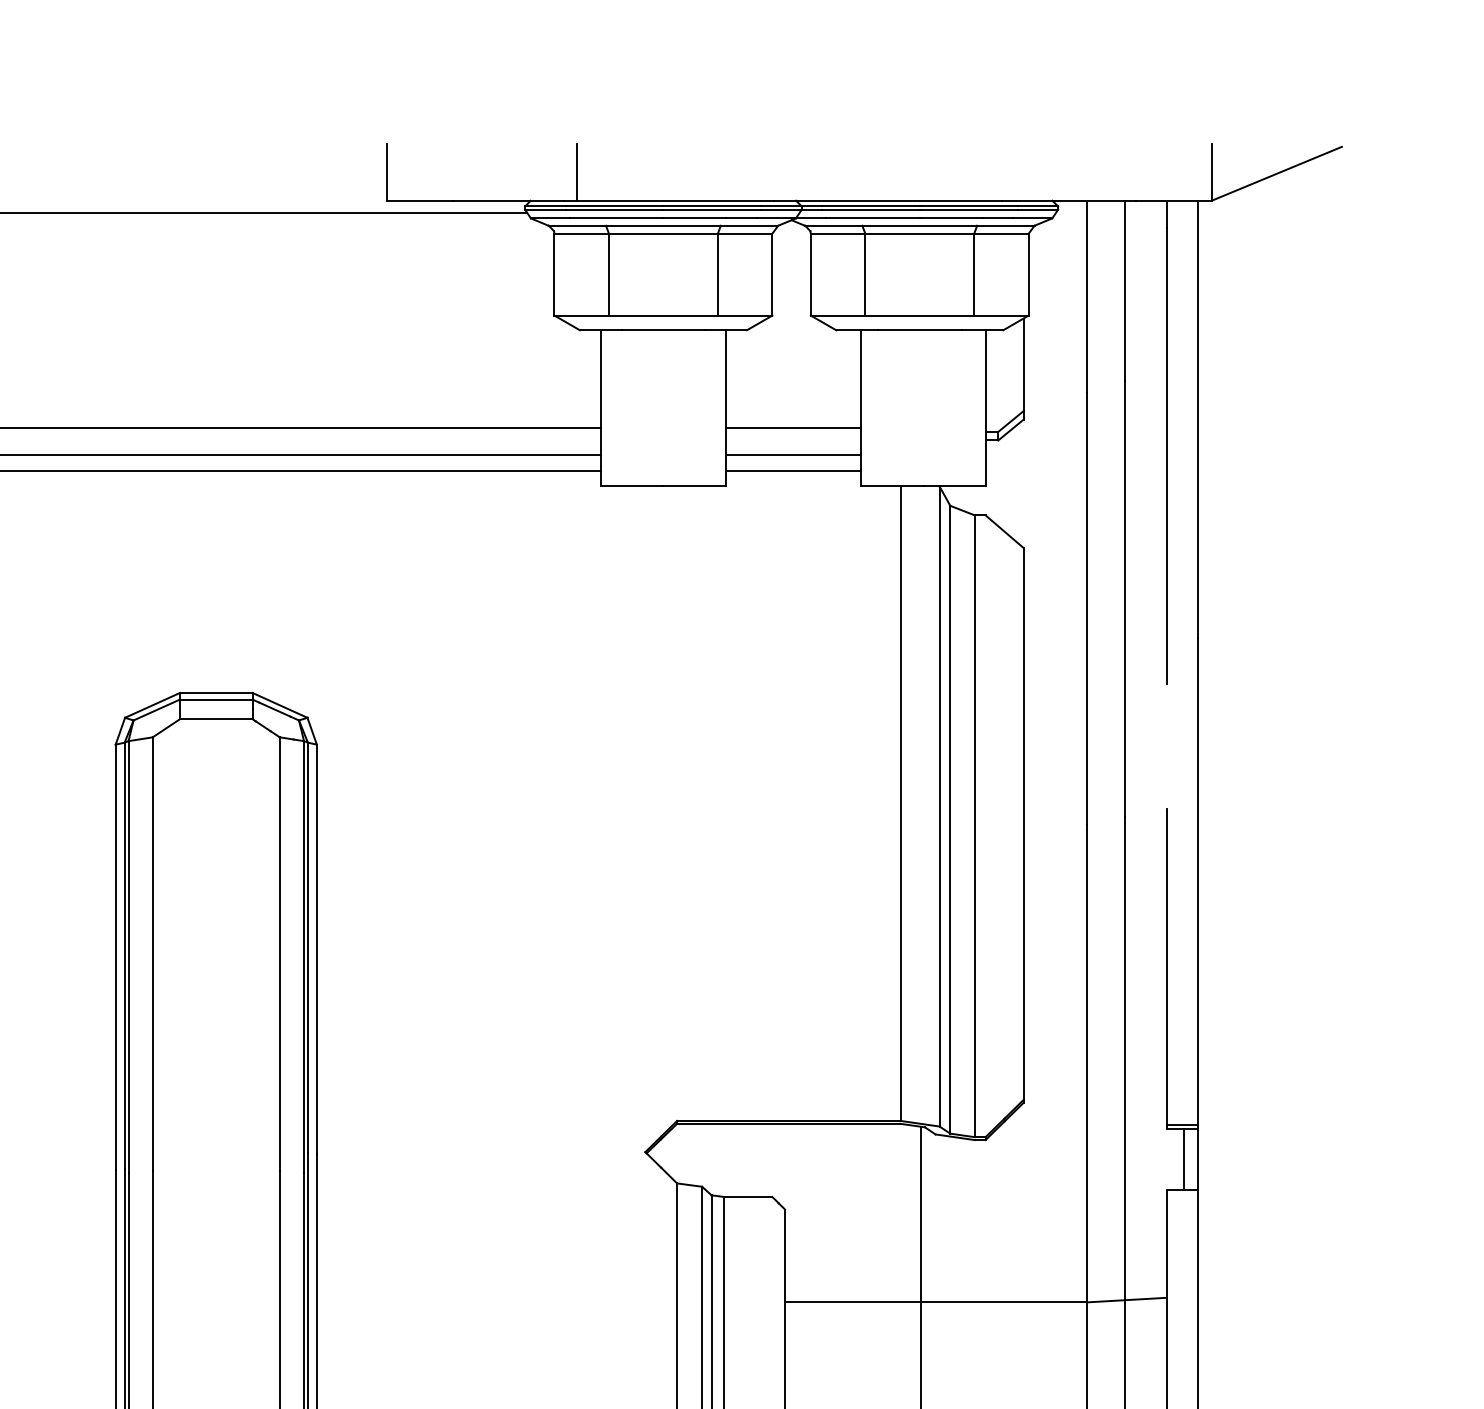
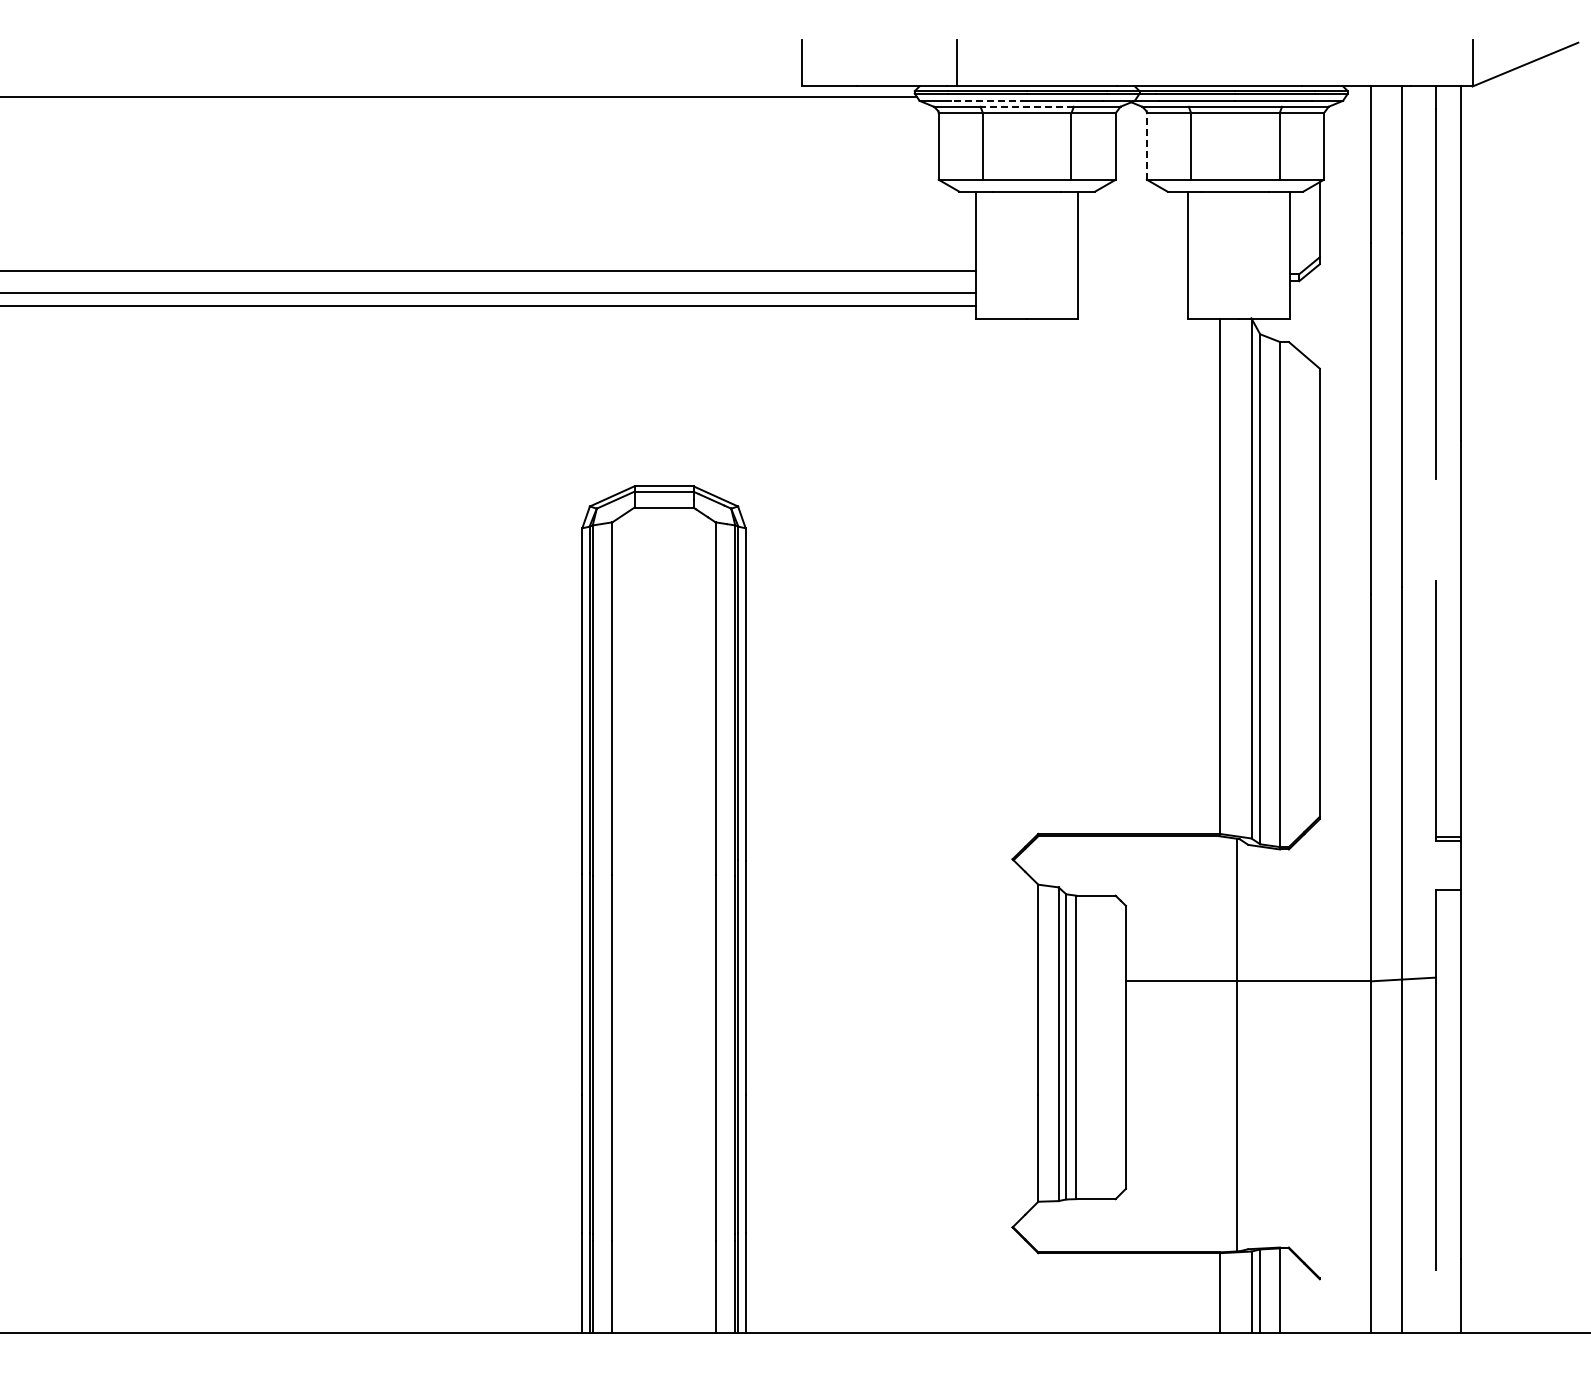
line: (615, 217) -> (988, 100), solid -> dashed
line: (663, 225) -> (1027, 106), solid -> dashed
line: (810, 274) -> (1146, 146), solid -> dashed
line: (793, 427) -> (1132, 270), removed
line: (793, 454) -> (1132, 292), removed
line: (793, 471) -> (1132, 306), removed
line: (1183, 1158) -> (1449, 864), removed

